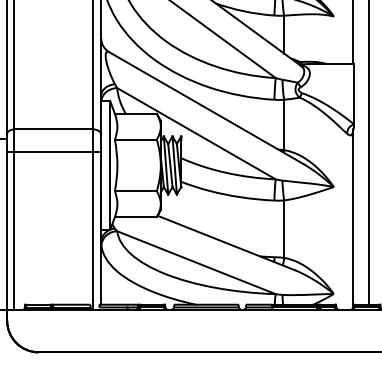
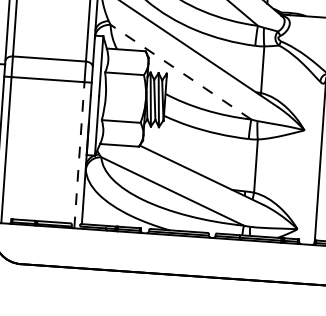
line: (196, 133) -> (181, 71), solid -> dashed
line: (93, 230) -> (79, 155), solid -> dashed

